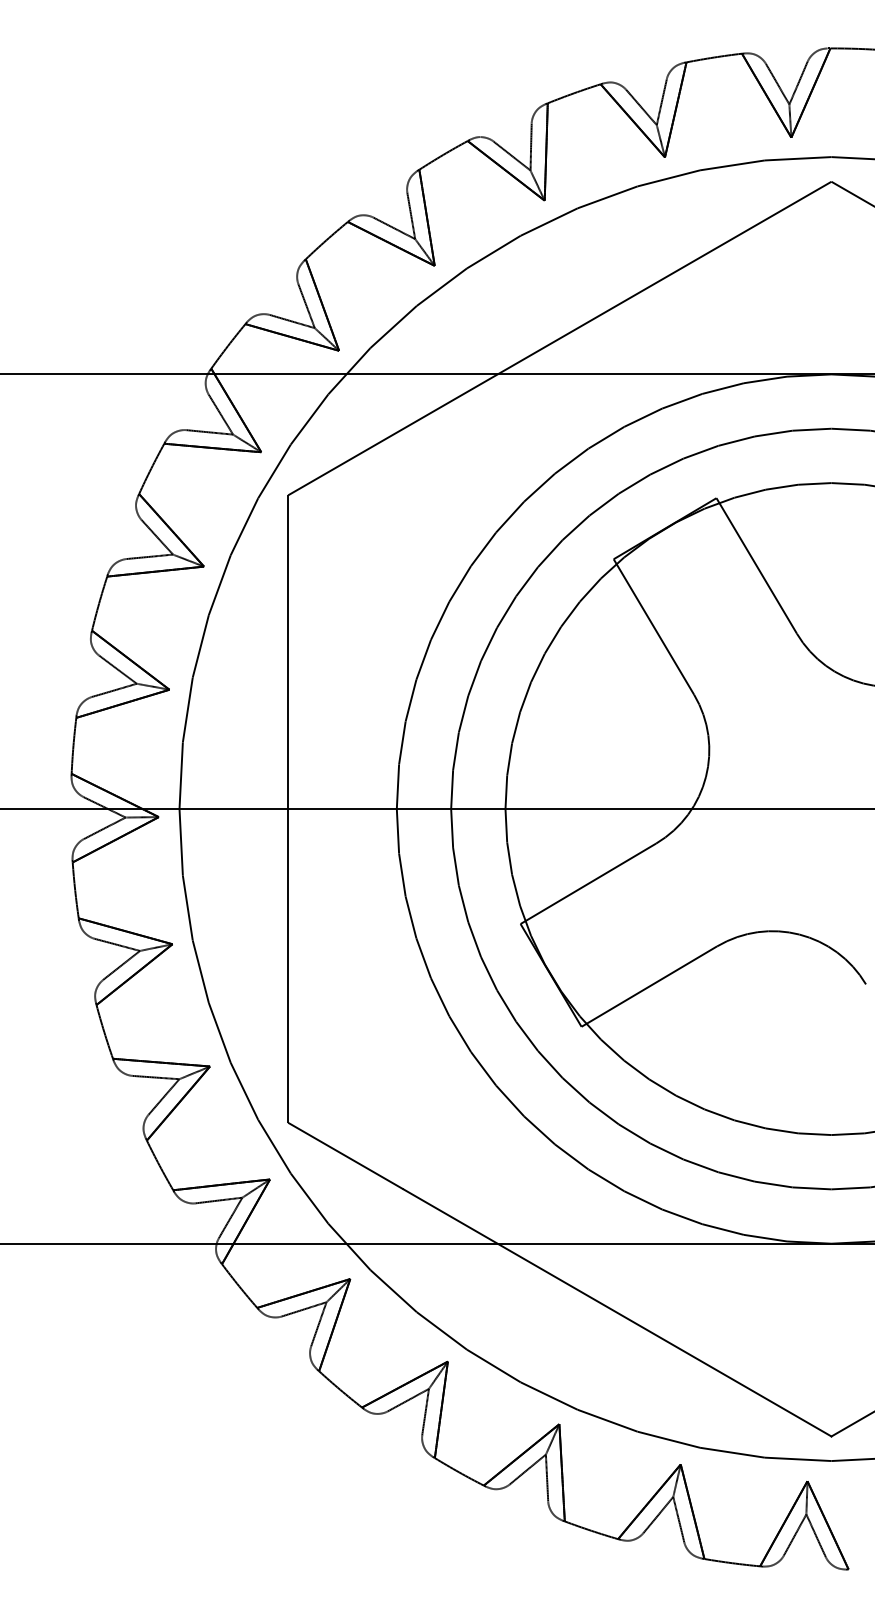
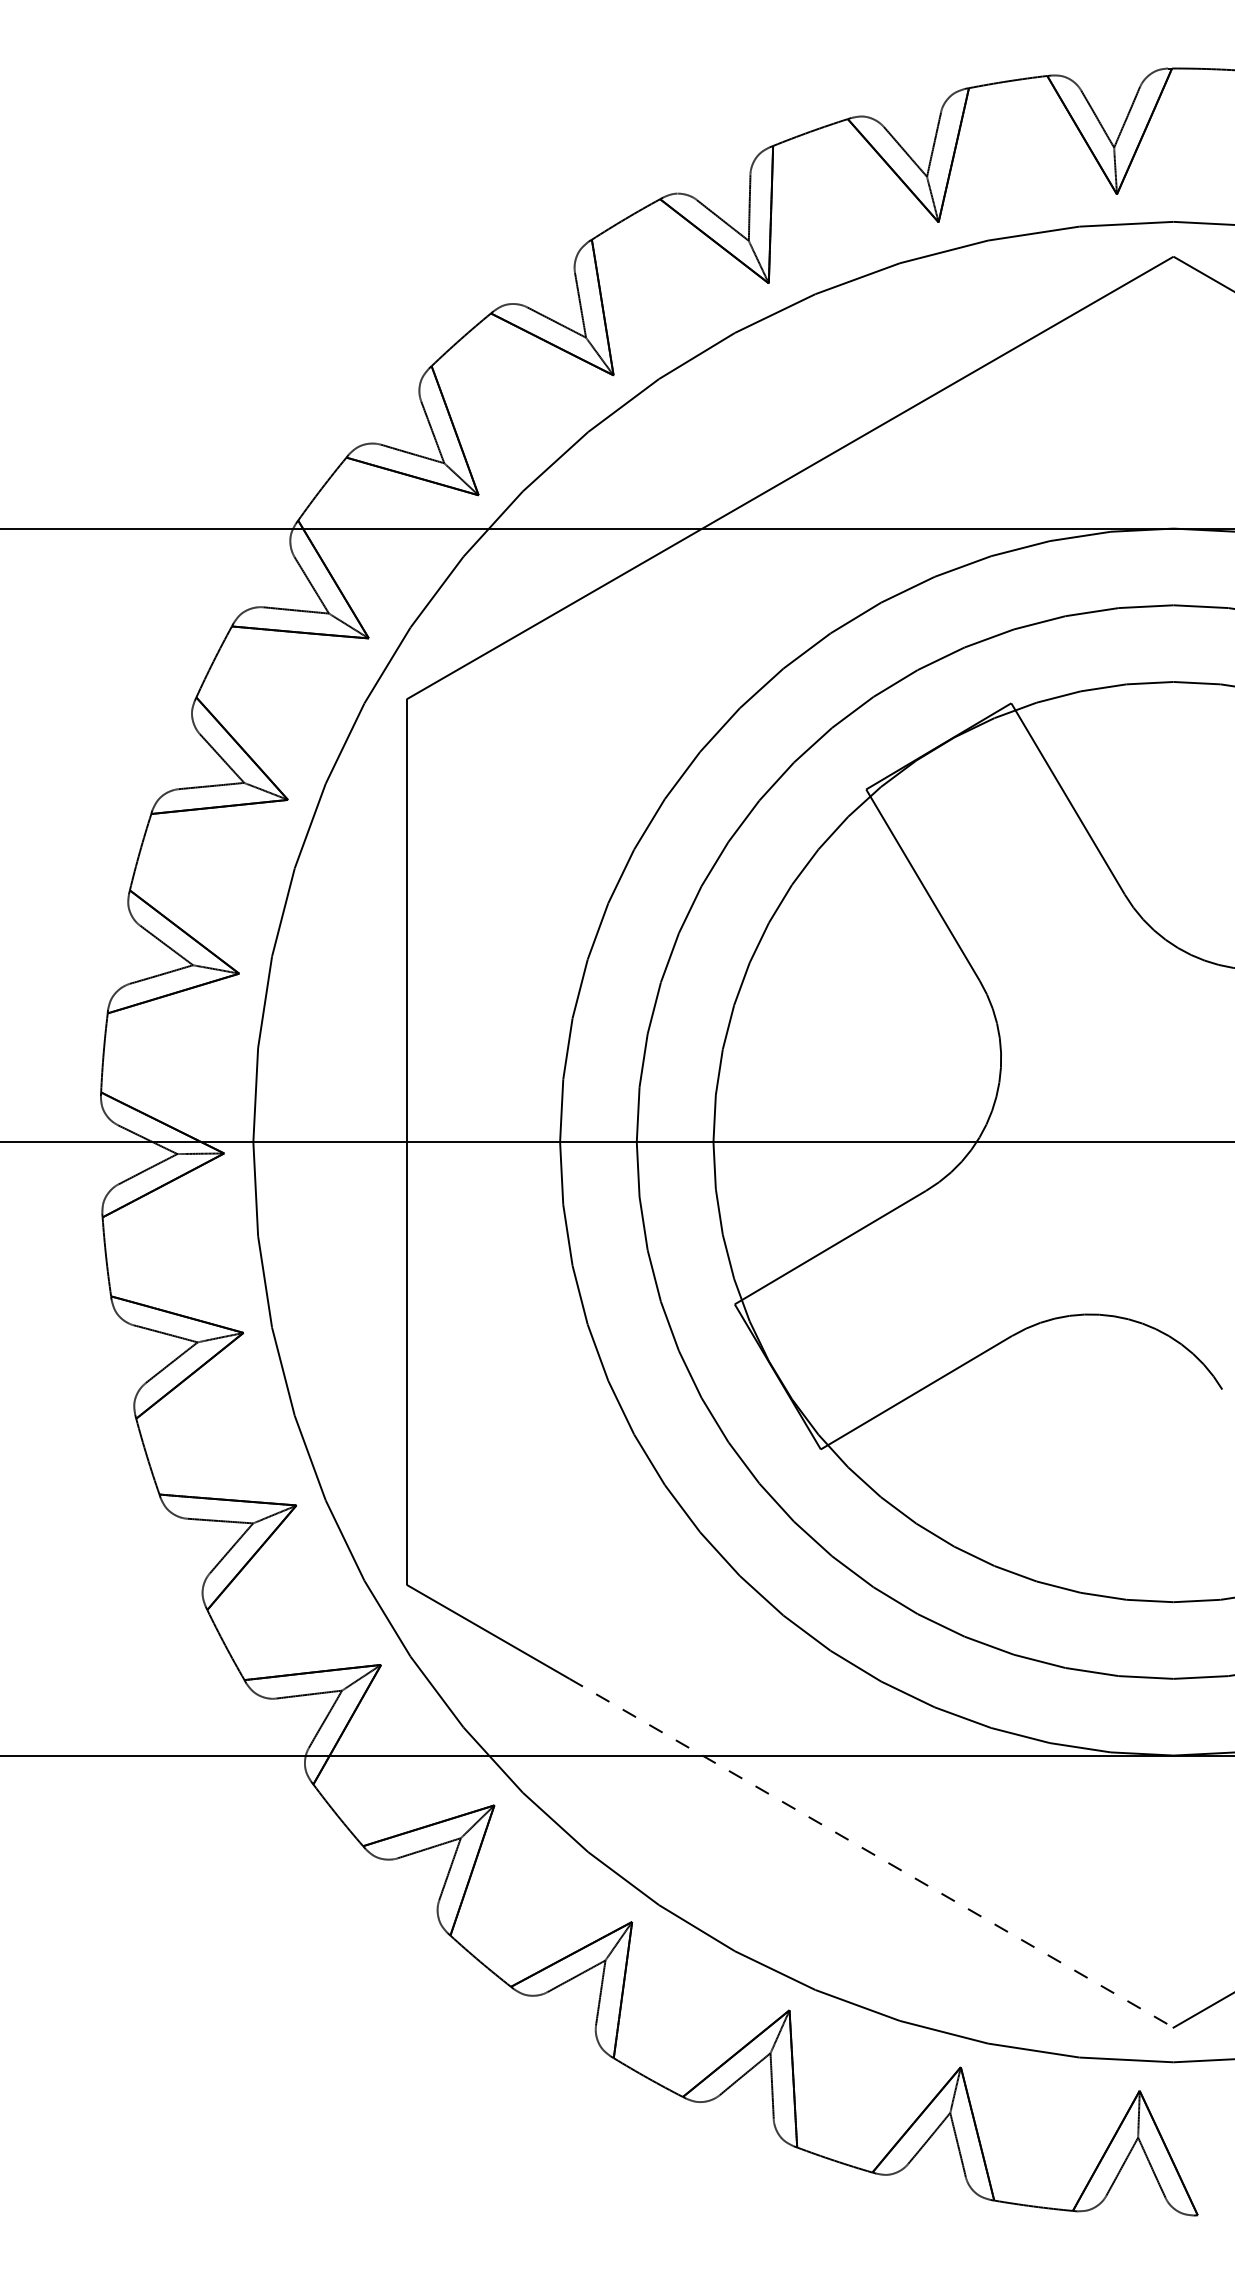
line: (617, 1313) -> (871, 1853), solid -> dashed

